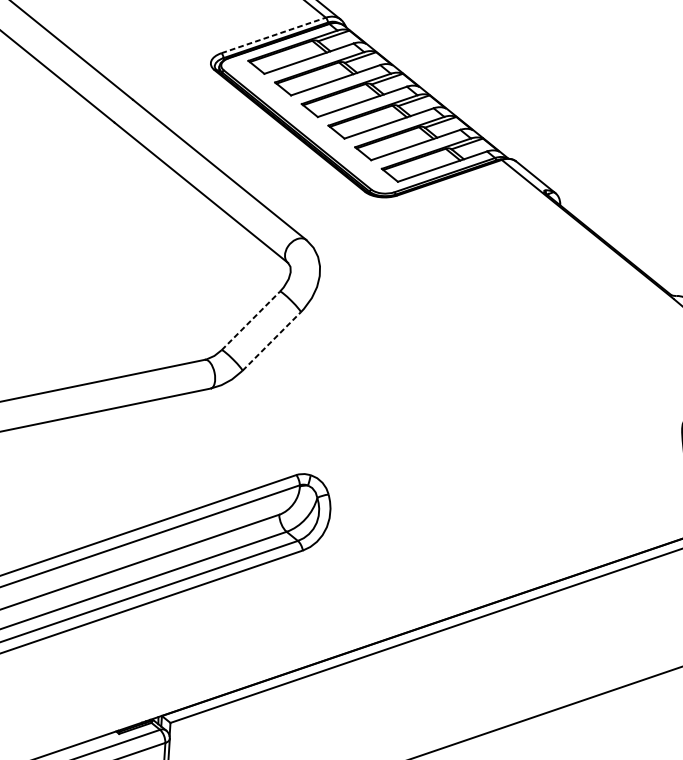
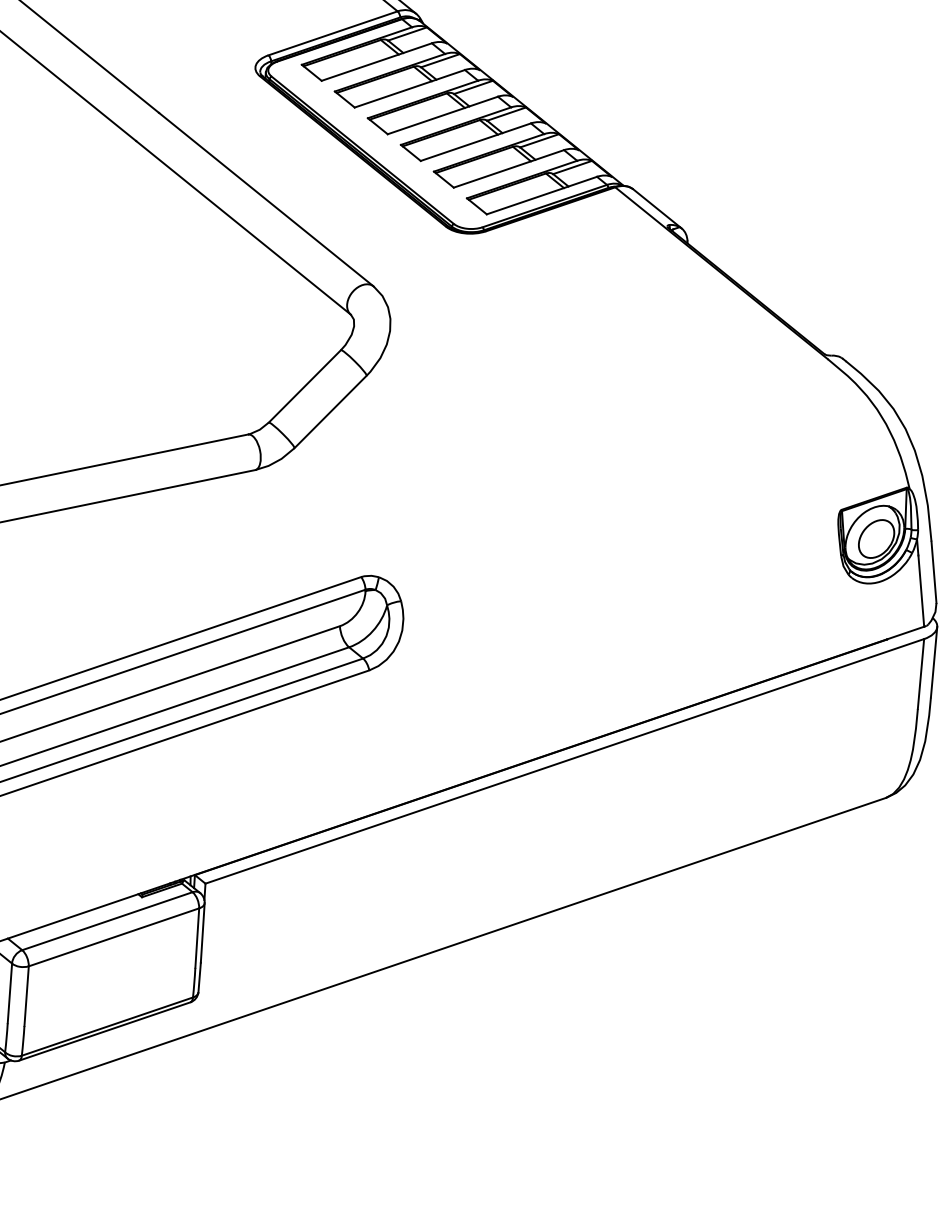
line: (273, 35) -> (333, 33), dashed -> solid
line: (251, 320) -> (305, 386), dashed -> solid
line: (271, 341) -> (330, 411), dashed -> solid

